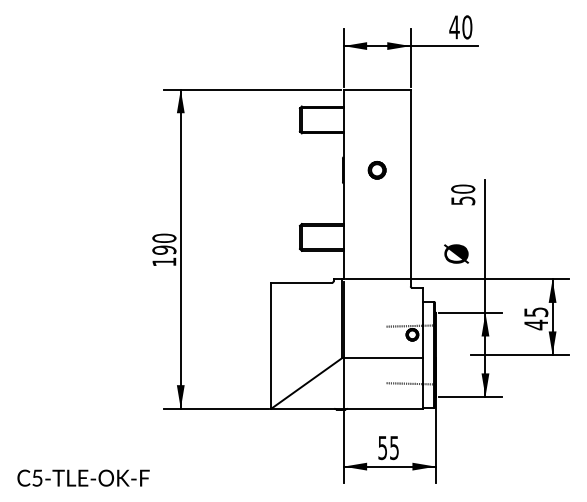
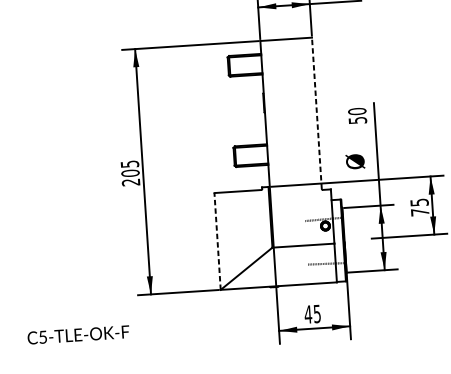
part: (376, 170) -> (289, 101), removed
line: (410, 187) -> (316, 112), solid -> dashed
text: (164, 249) -> (130, 172), 190 -> 205
text: (535, 324) -> (419, 212), 45 -> 75
line: (271, 345) -> (217, 241), solid -> dashed
text: (382, 448) -> (308, 314), 55 -> 45
text: (83, 477) -> (78, 334), moved

